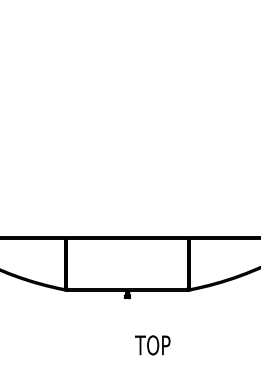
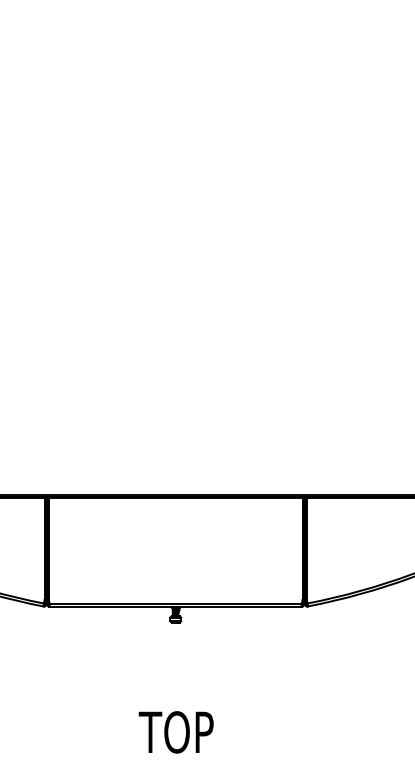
text: (152, 345) -> (175, 732), moved

